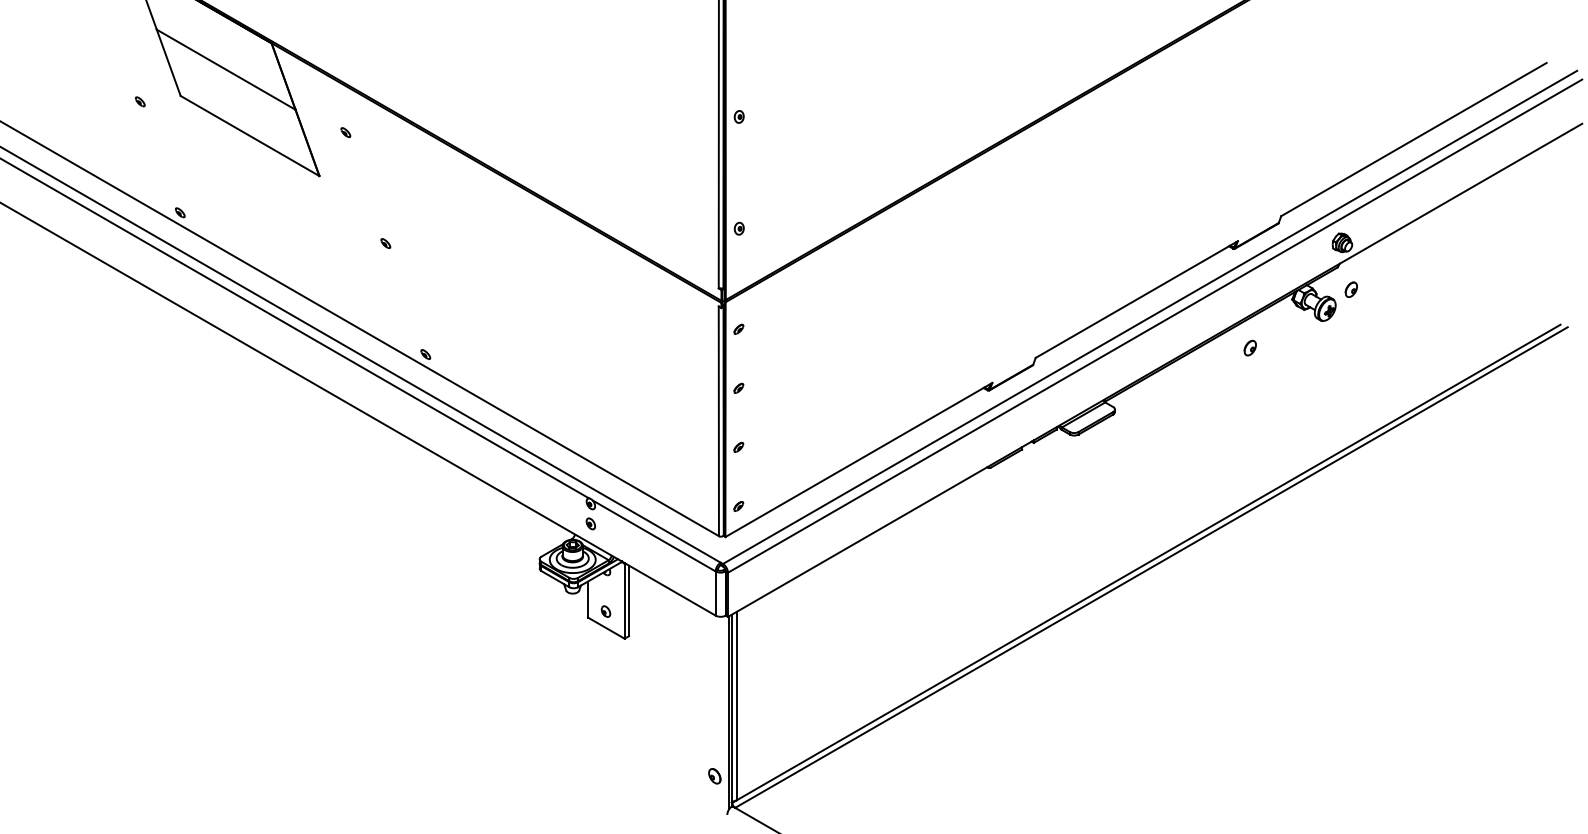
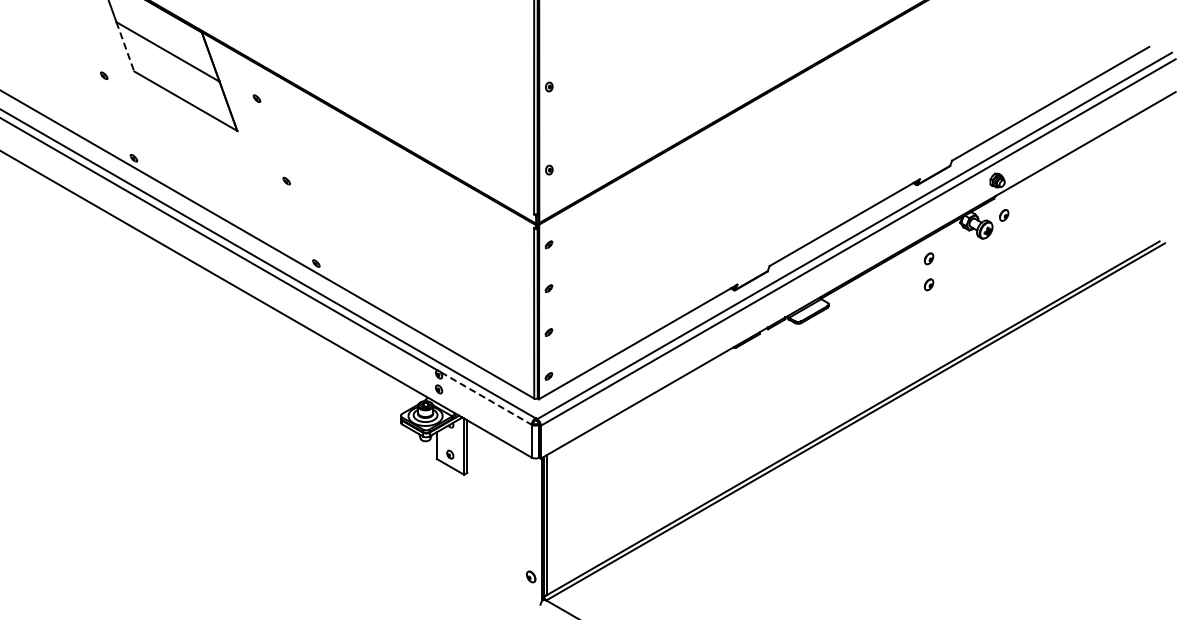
line: (168, 63) -> (125, 47), solid -> dashed
part: (1249, 382) -> (928, 284), added
line: (654, 536) -> (486, 398), solid -> dashed

